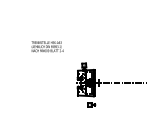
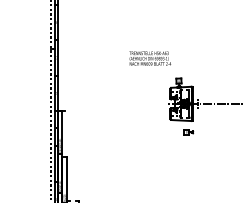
text: (47, 46) -> (150, 58), moved

